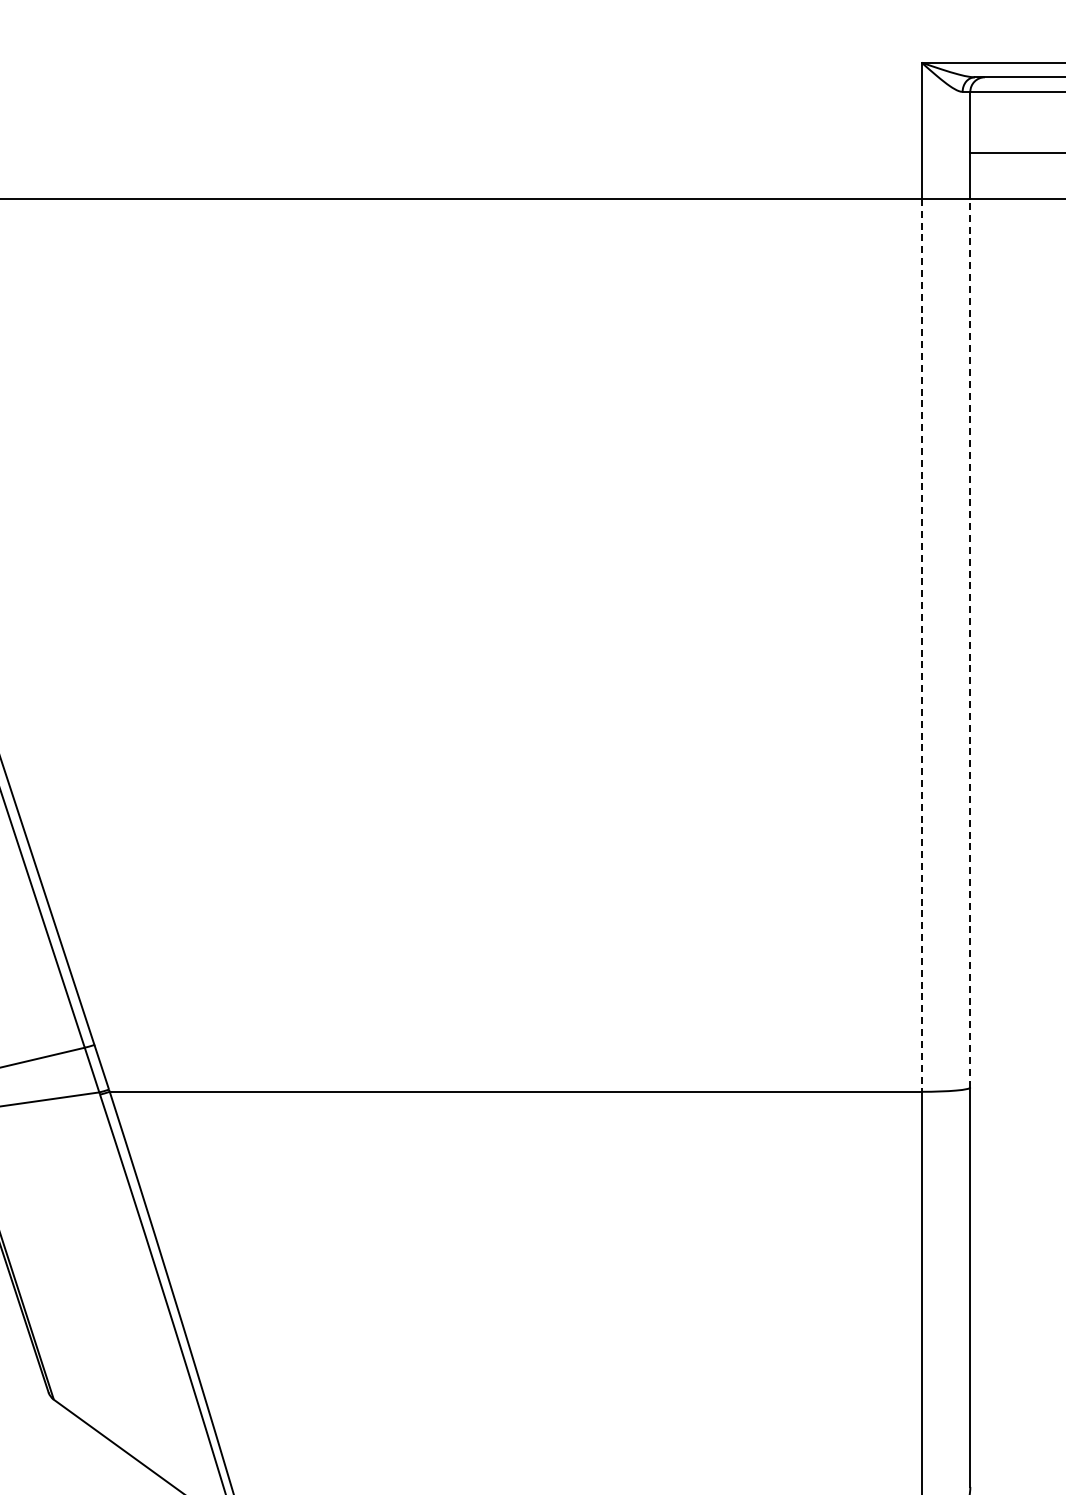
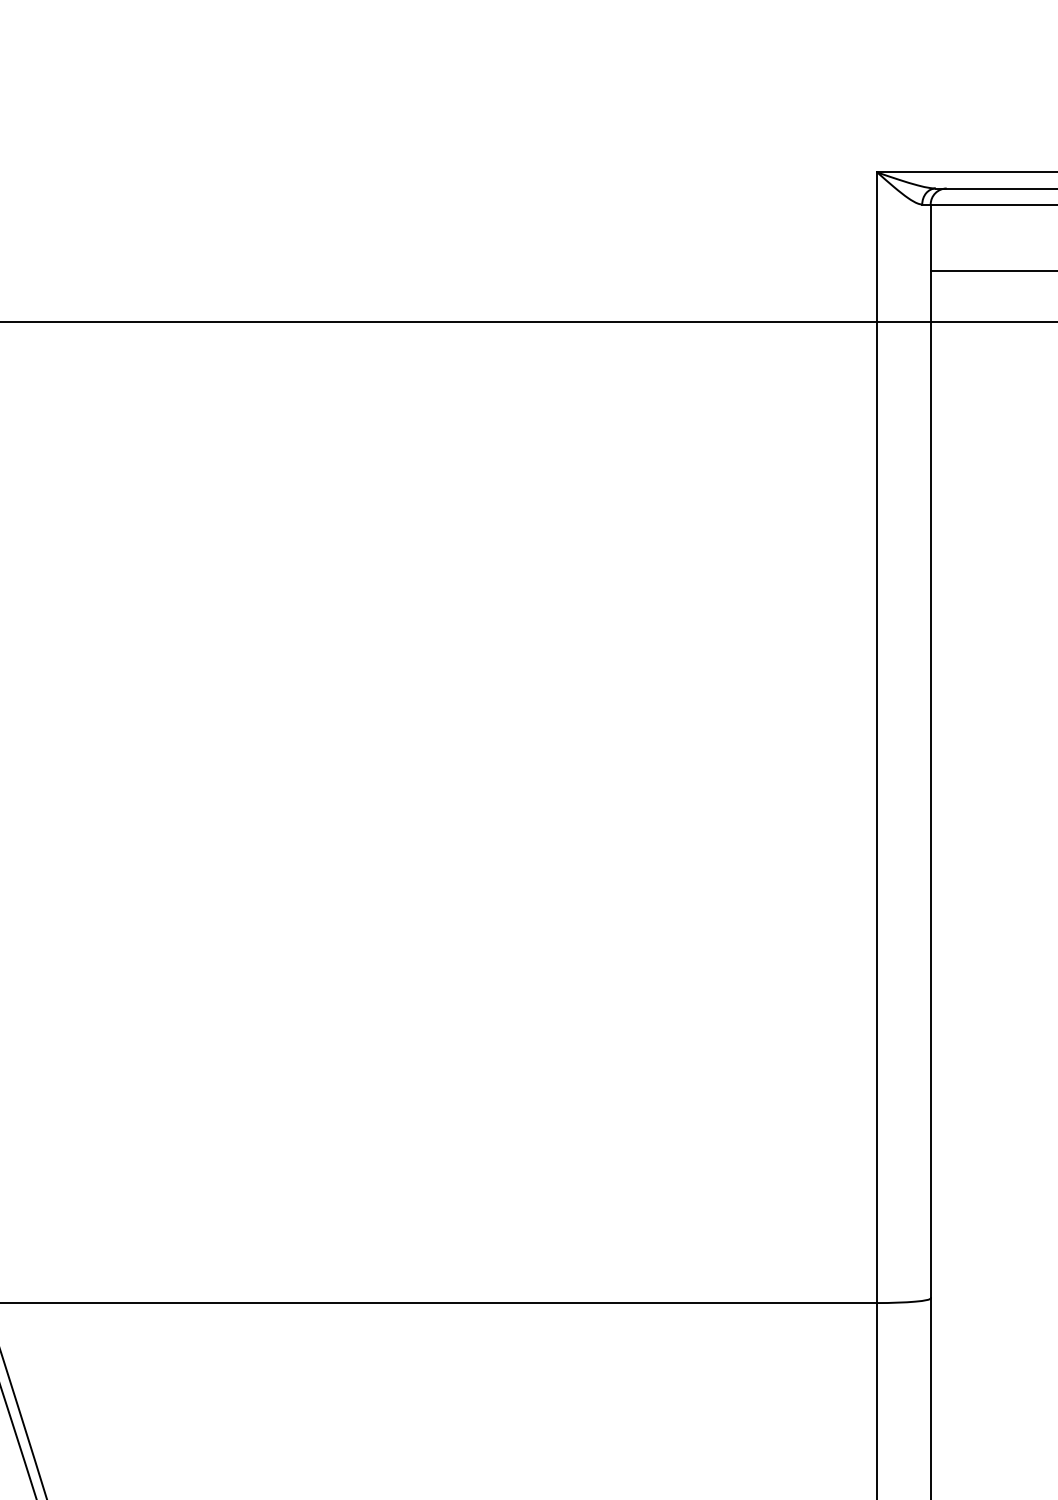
line: (970, 642) -> (930, 809), dashed -> solid
line: (921, 645) -> (877, 812), dashed -> solid

